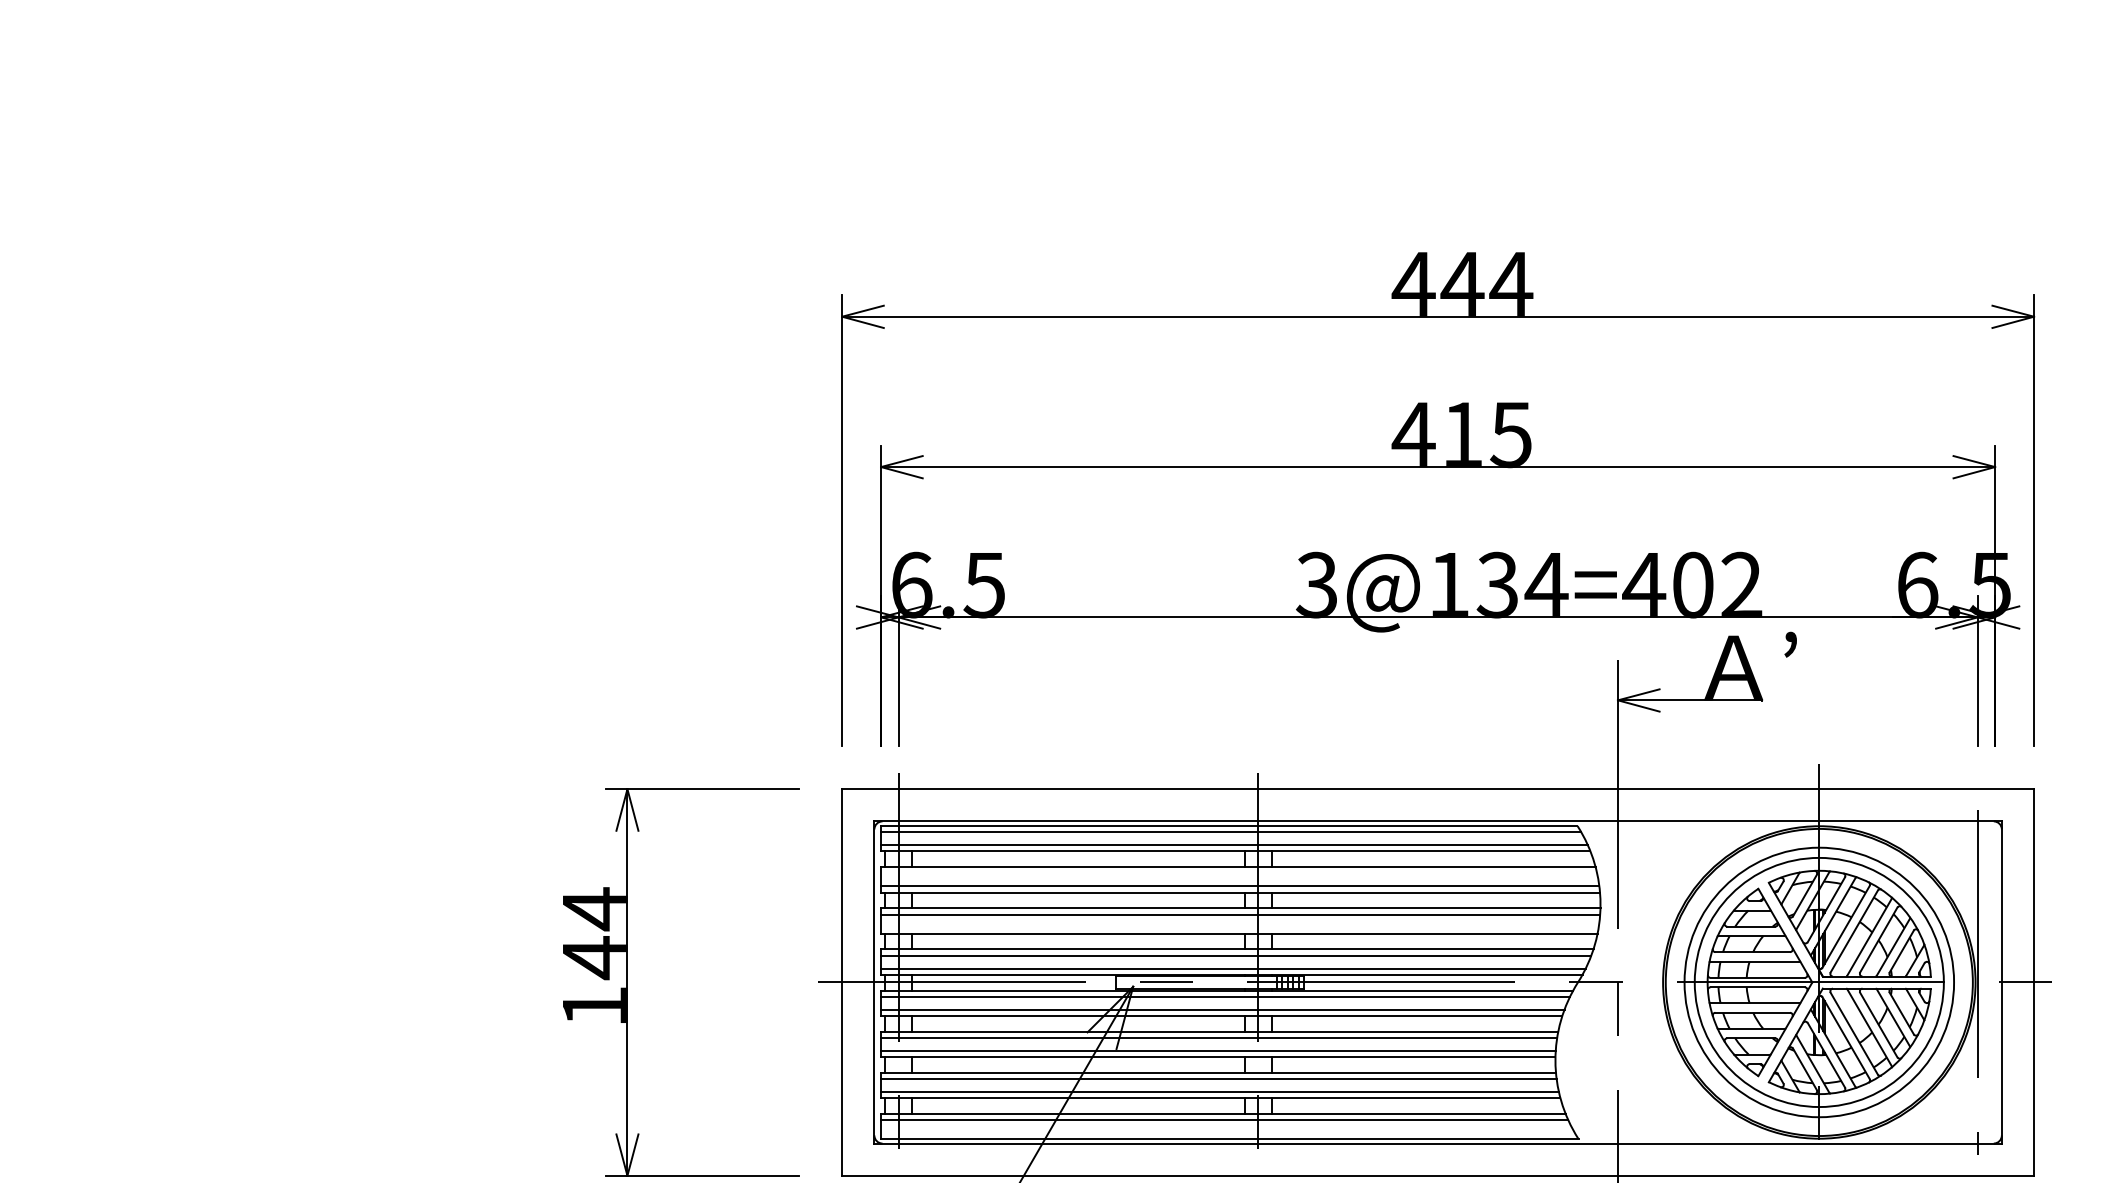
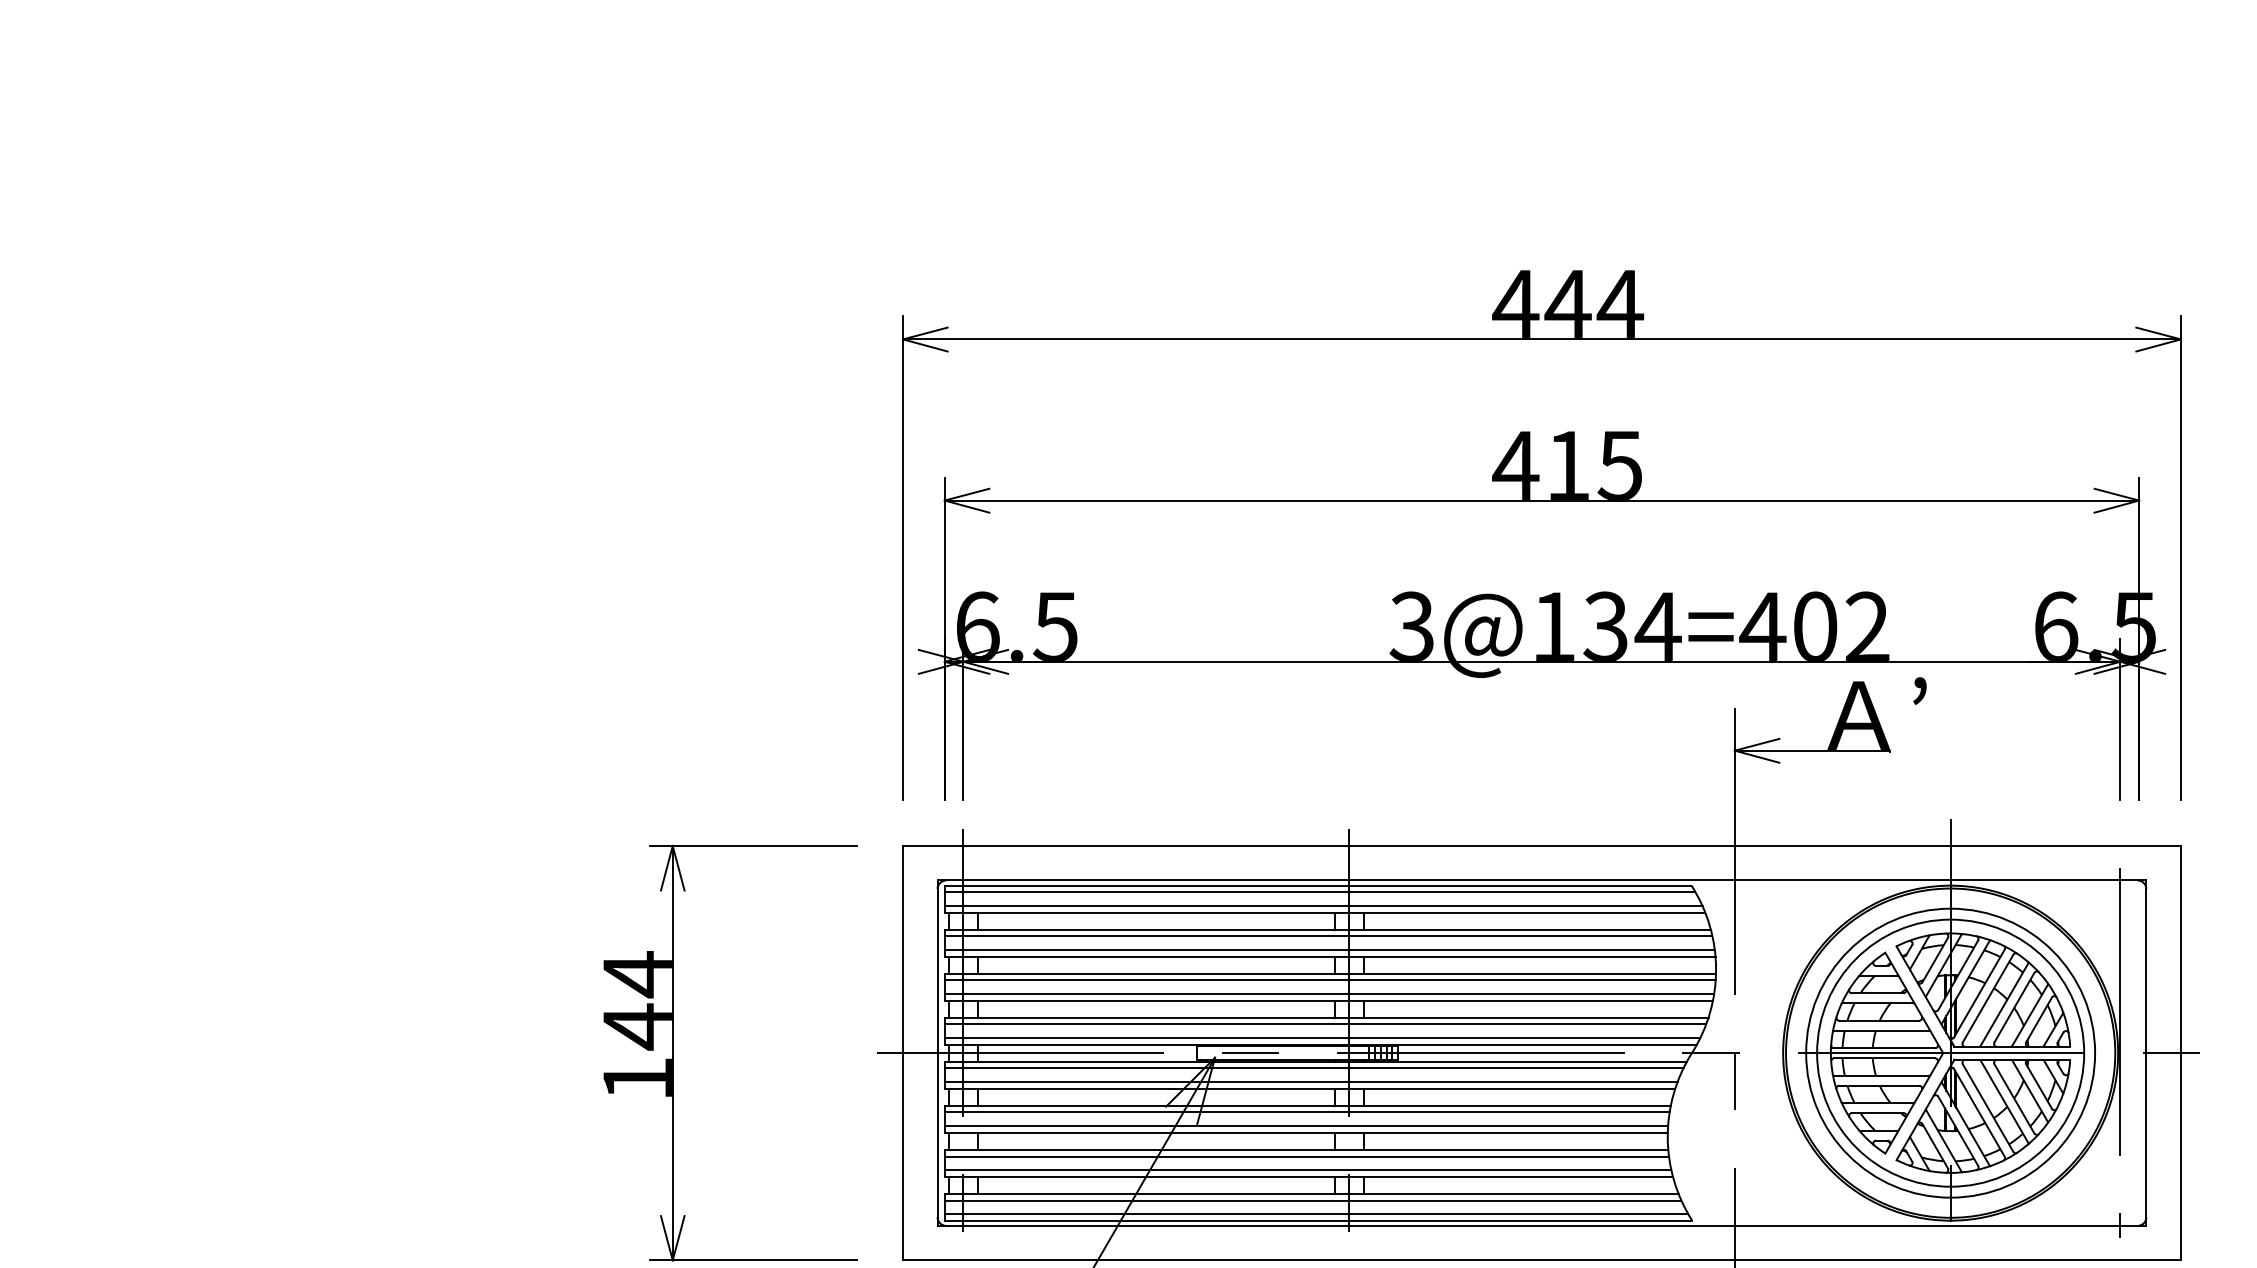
line: (1239, 873) -> (1328, 936), added
line: (1239, 927) -> (1329, 994), added
line: (1227, 1132) -> (1316, 1214), added

